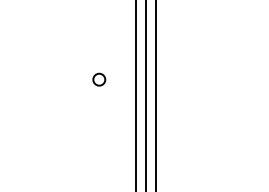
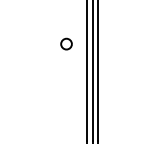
circle: (99, 78) -> (66, 43), size x1.6

